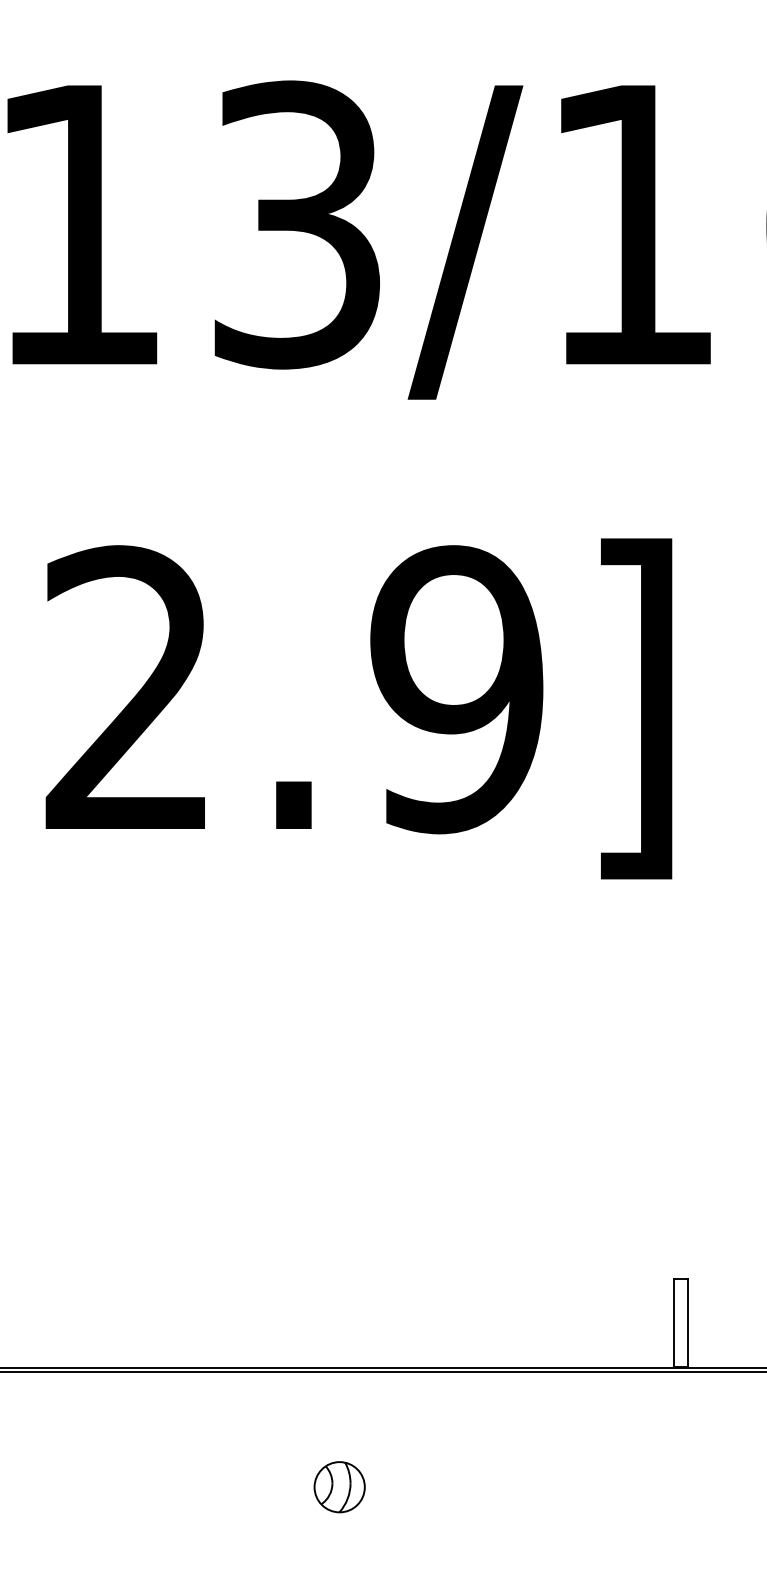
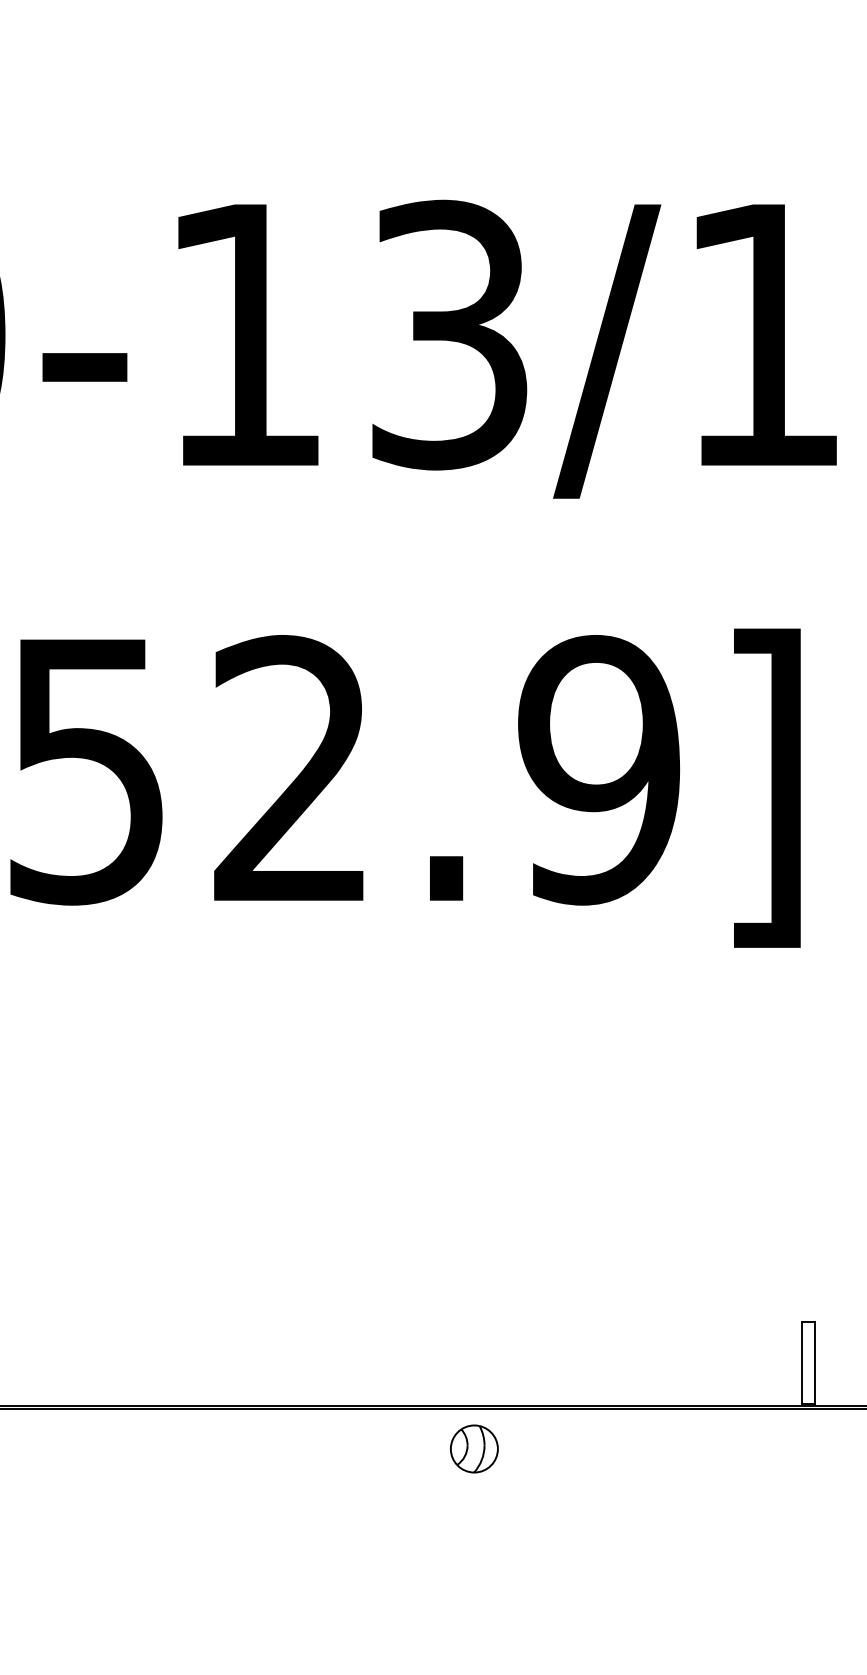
part: (339, 1486) -> (474, 1448), moved

